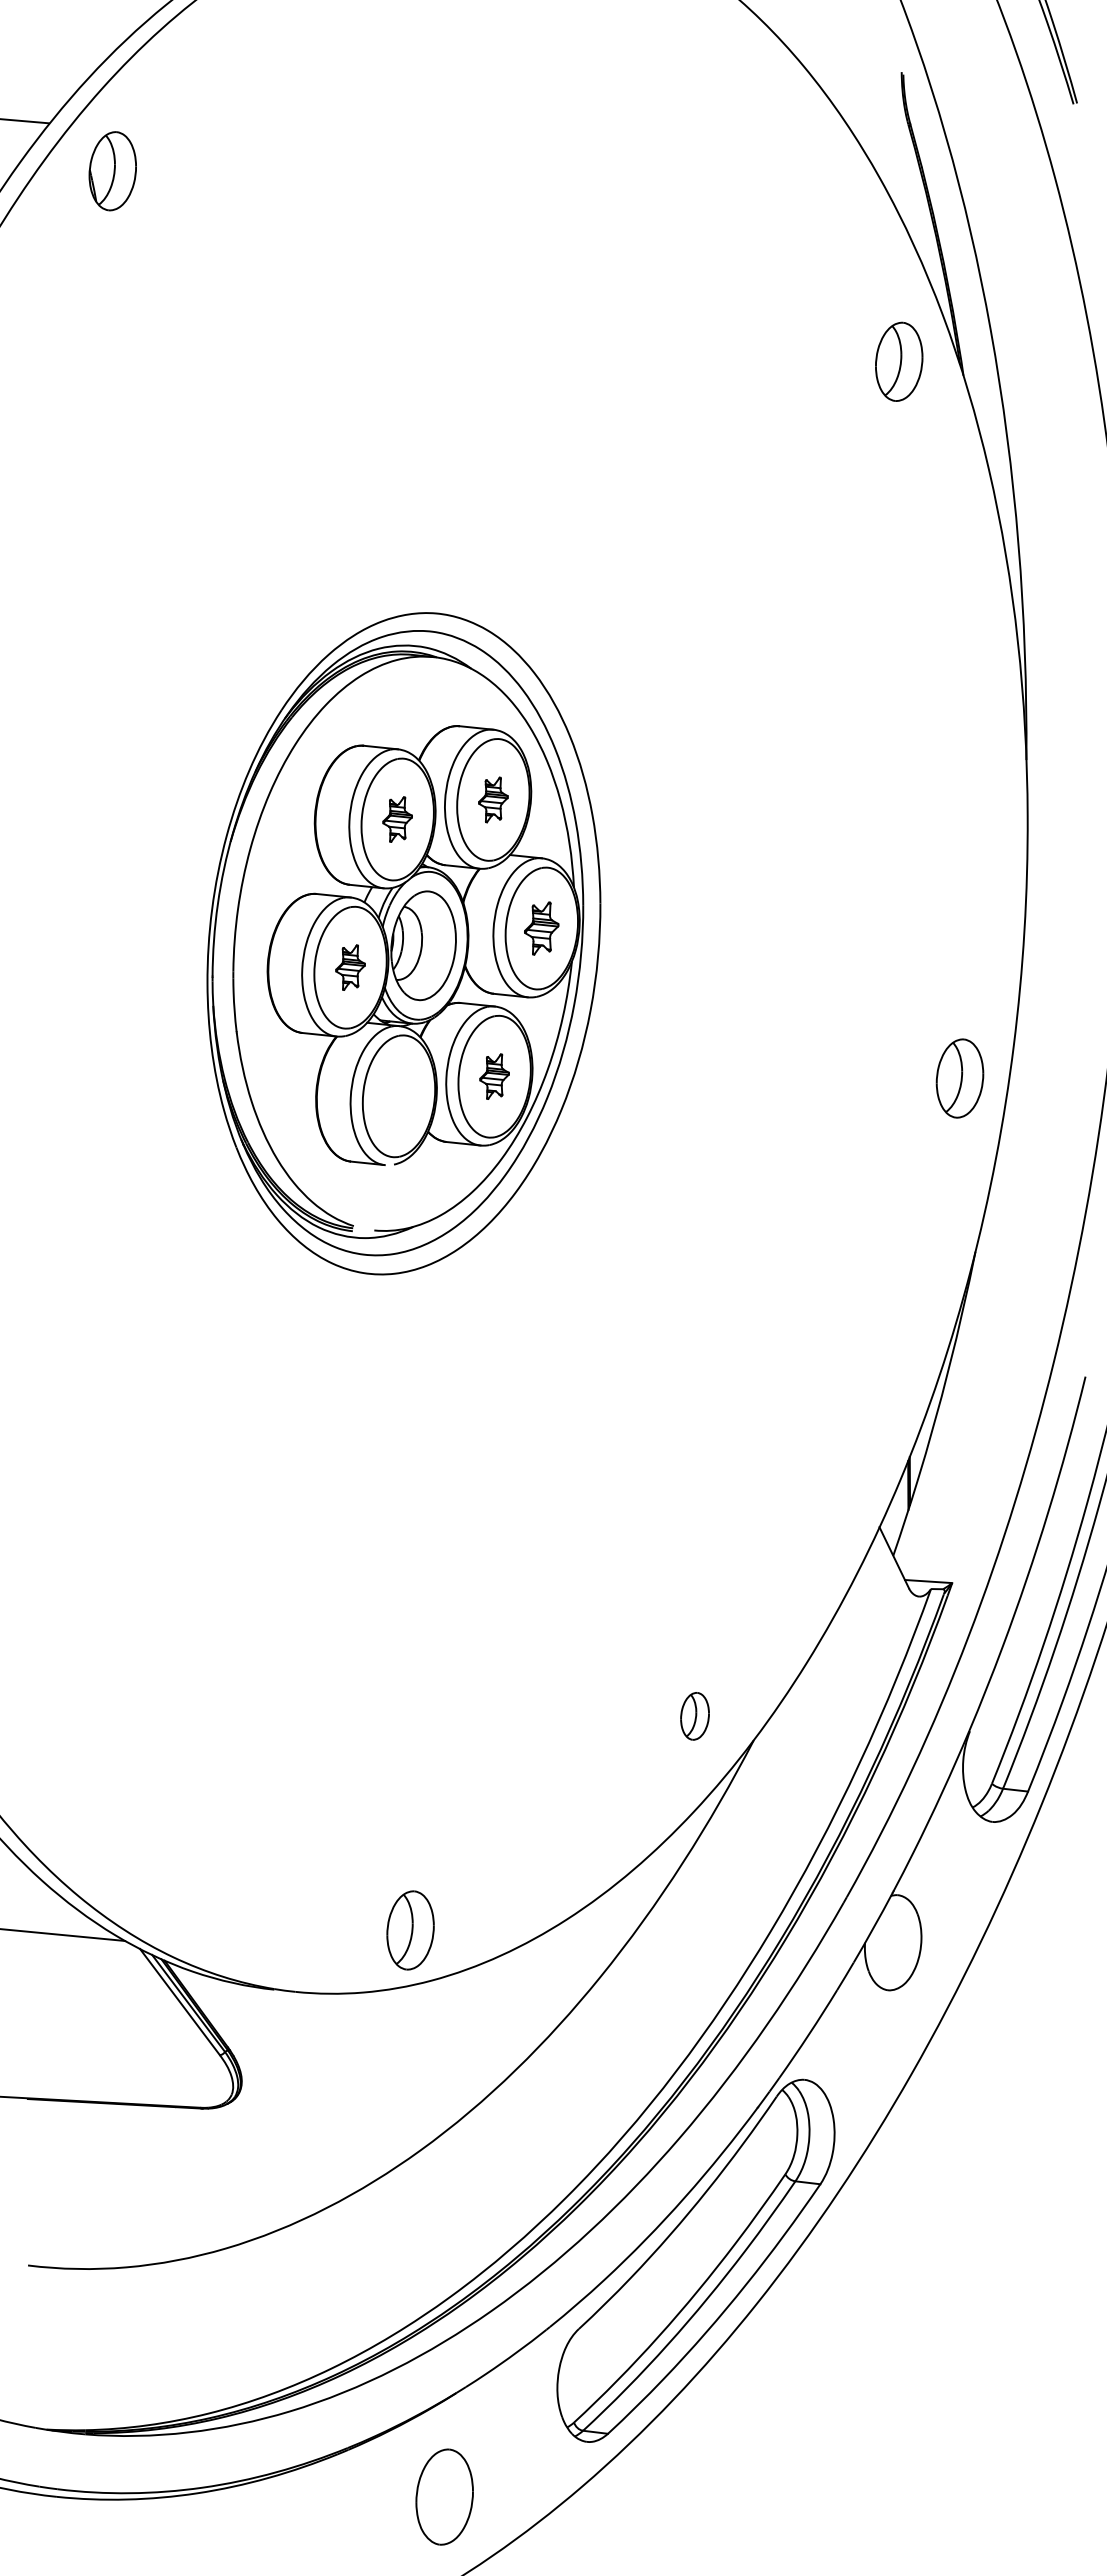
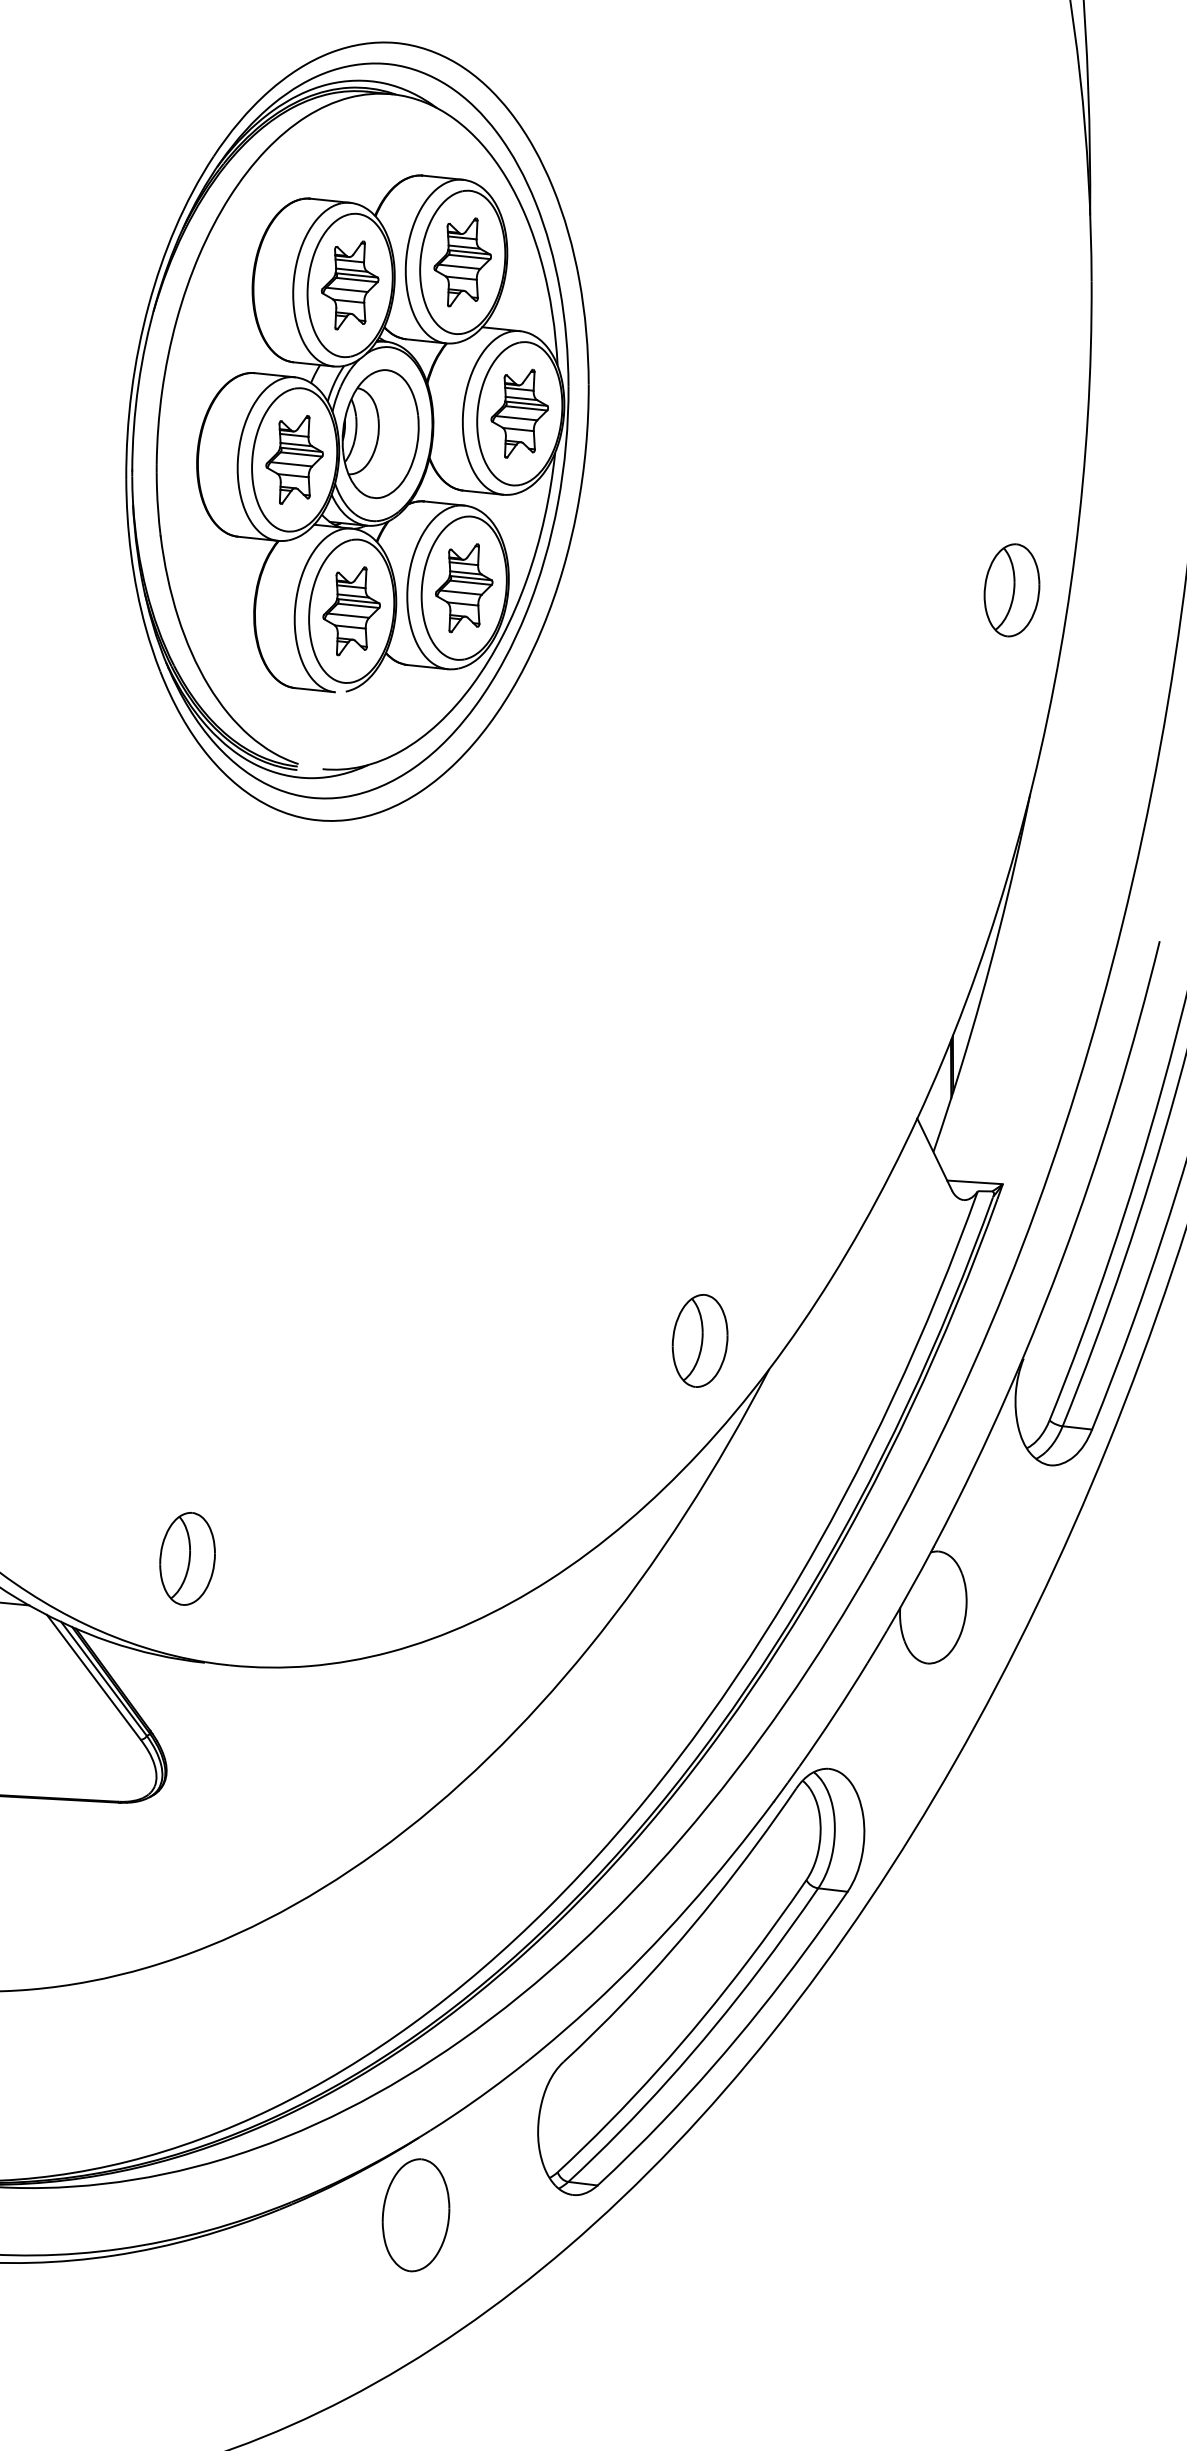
part: (493, 799) -> (462, 261), size x1.67
part: (397, 819) -> (349, 285), size x1.67
part: (541, 928) -> (519, 413), size x1.43
part: (350, 967) -> (294, 459), size x1.67
part: (494, 1076) -> (464, 587), size x1.67
part: (398, 1096) -> (351, 611), added
part: (694, 1716) -> (699, 1341), size x1.67
part: (410, 1930) -> (187, 1558), moved
part: (444, 2496) -> (415, 2214), moved

